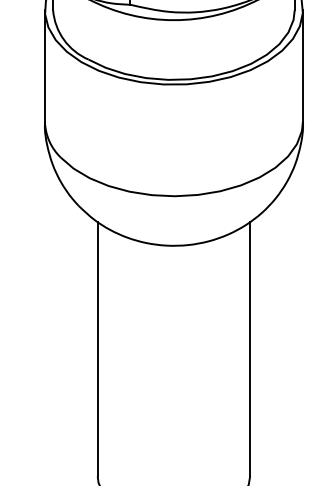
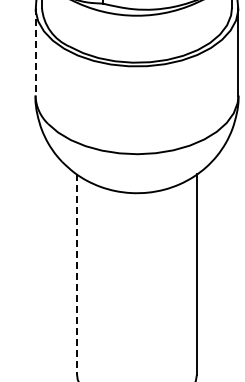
line: (44, 65) -> (35, 51), solid -> dashed
line: (98, 350) -> (77, 275), solid -> dashed

